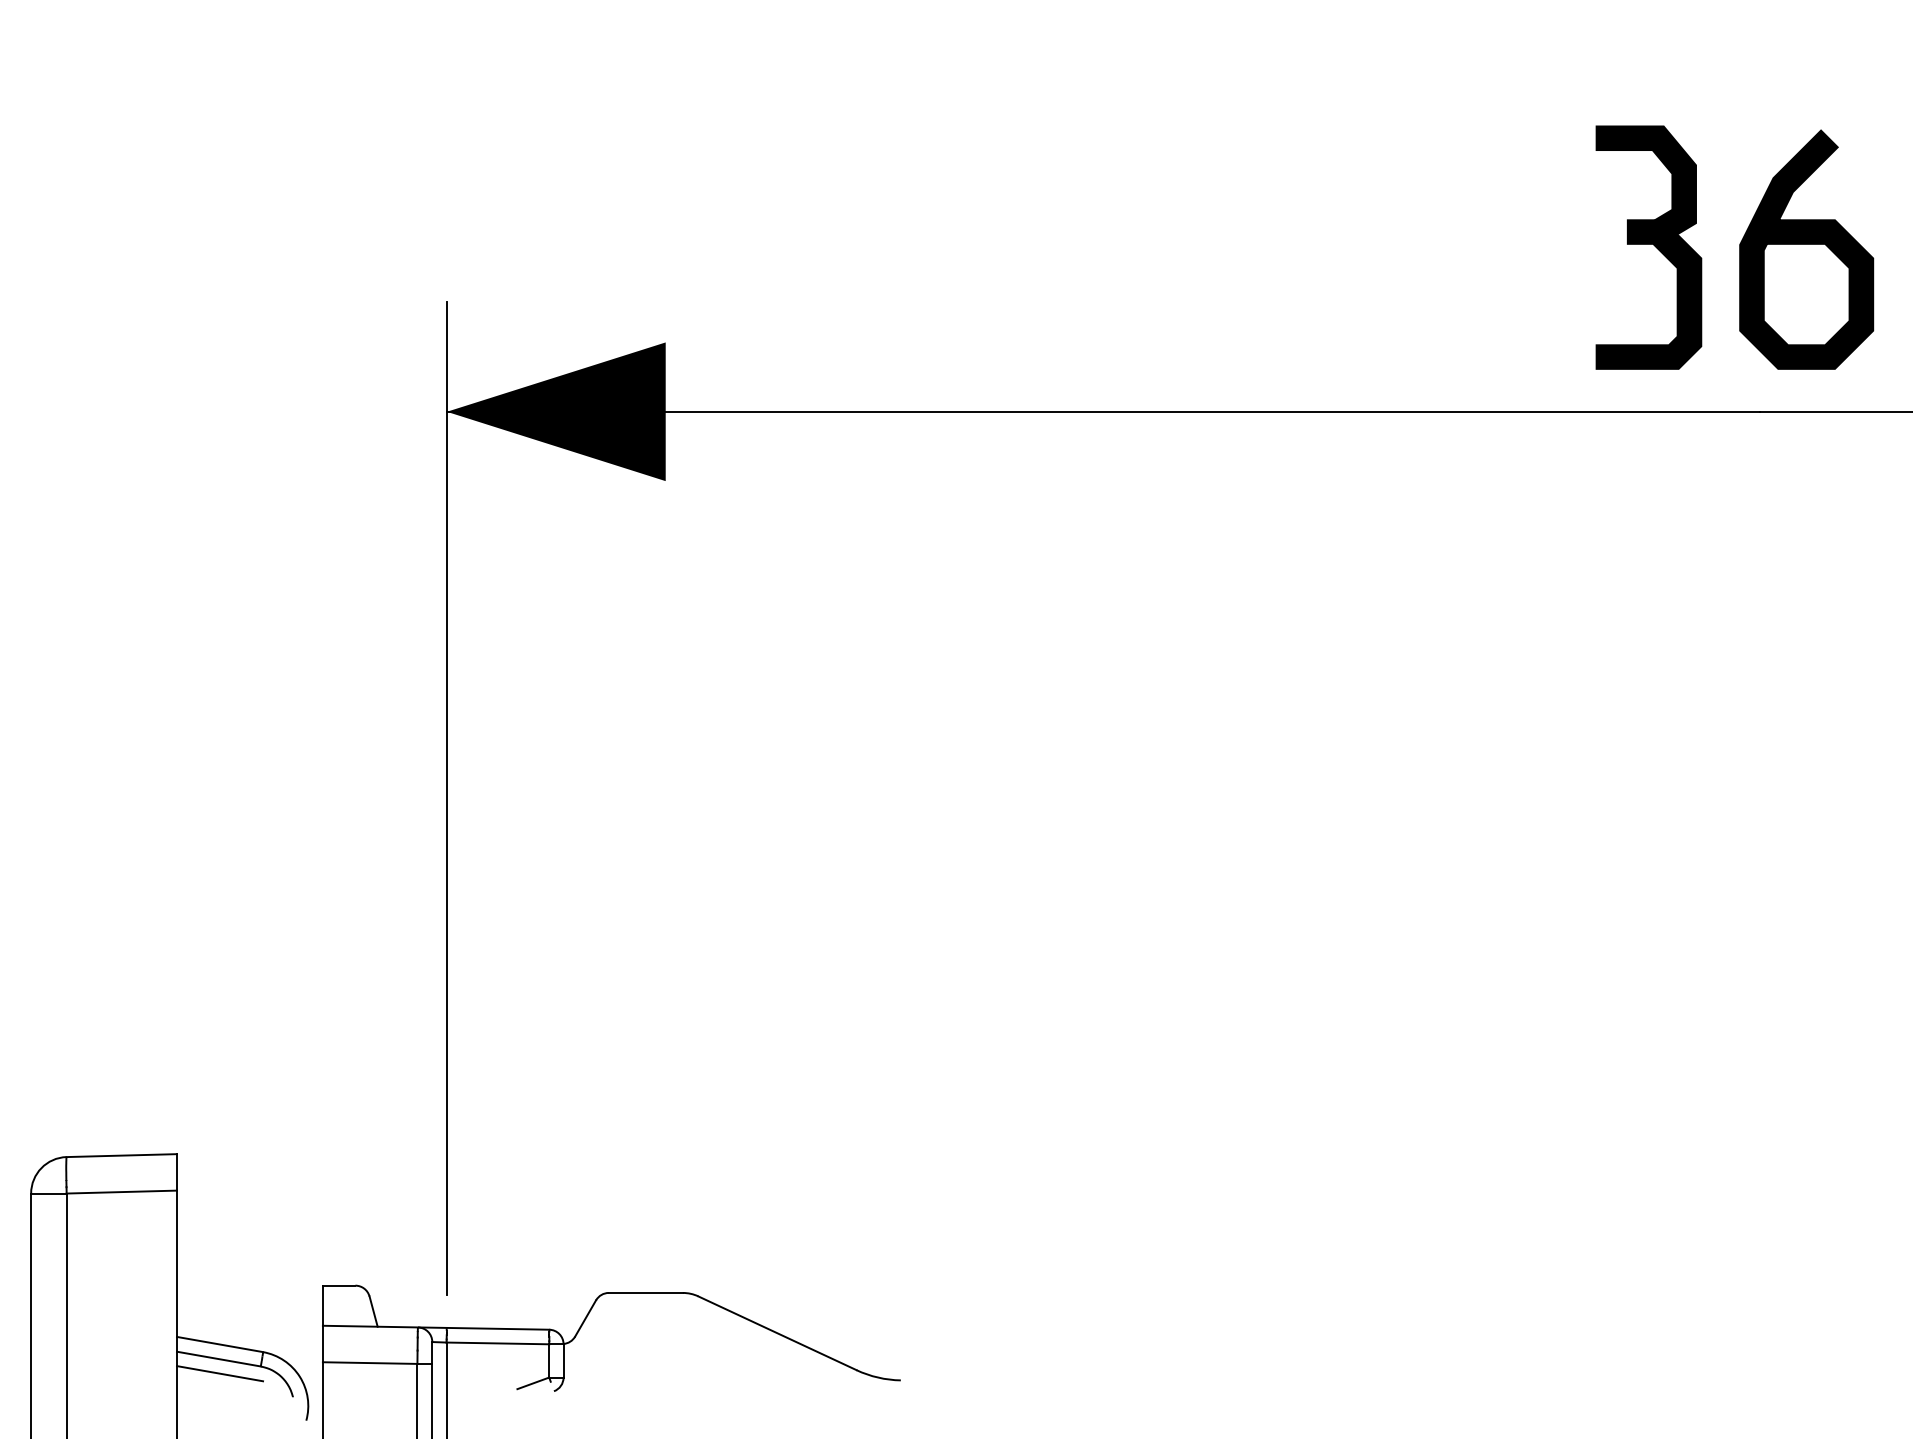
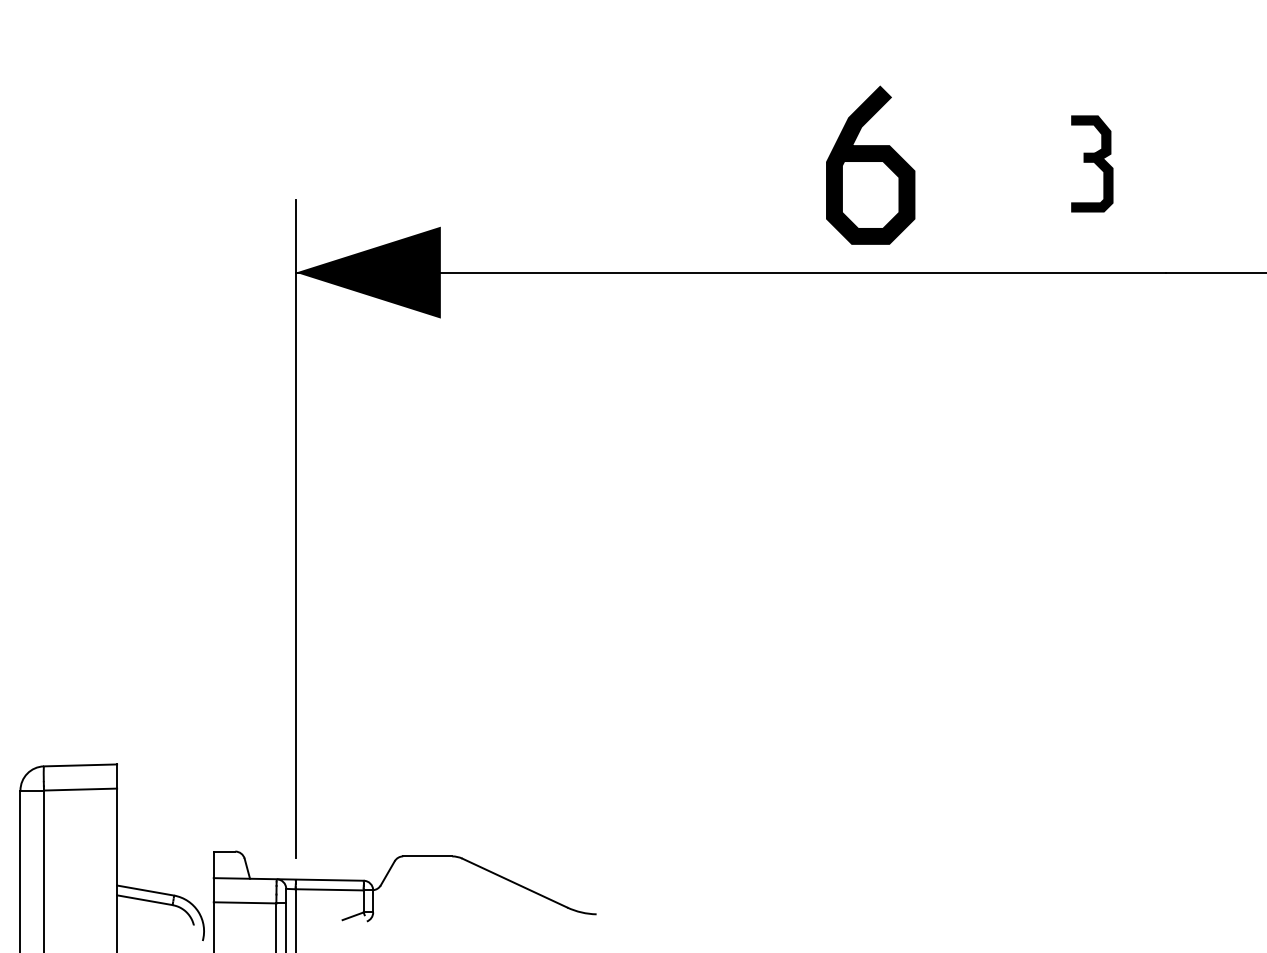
curve: (1806, 244) -> (870, 161), moved
part: (1649, 247) -> (1092, 163), size x0.6
line: (219, 1373) -> (145, 909), removed

